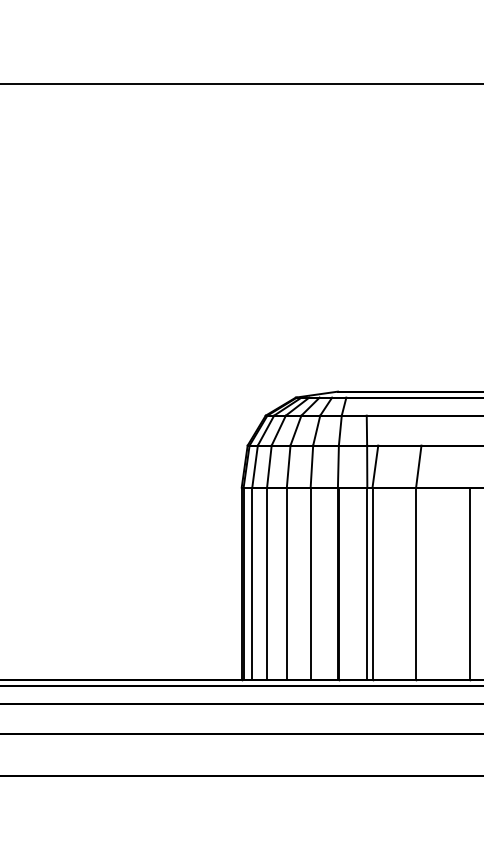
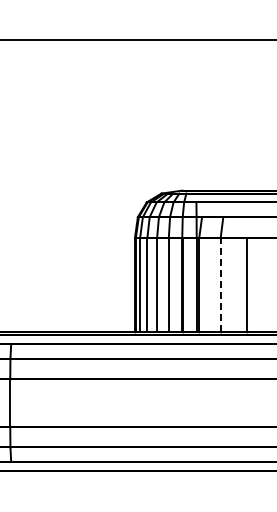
line: (415, 582) -> (220, 284), solid -> dashed

